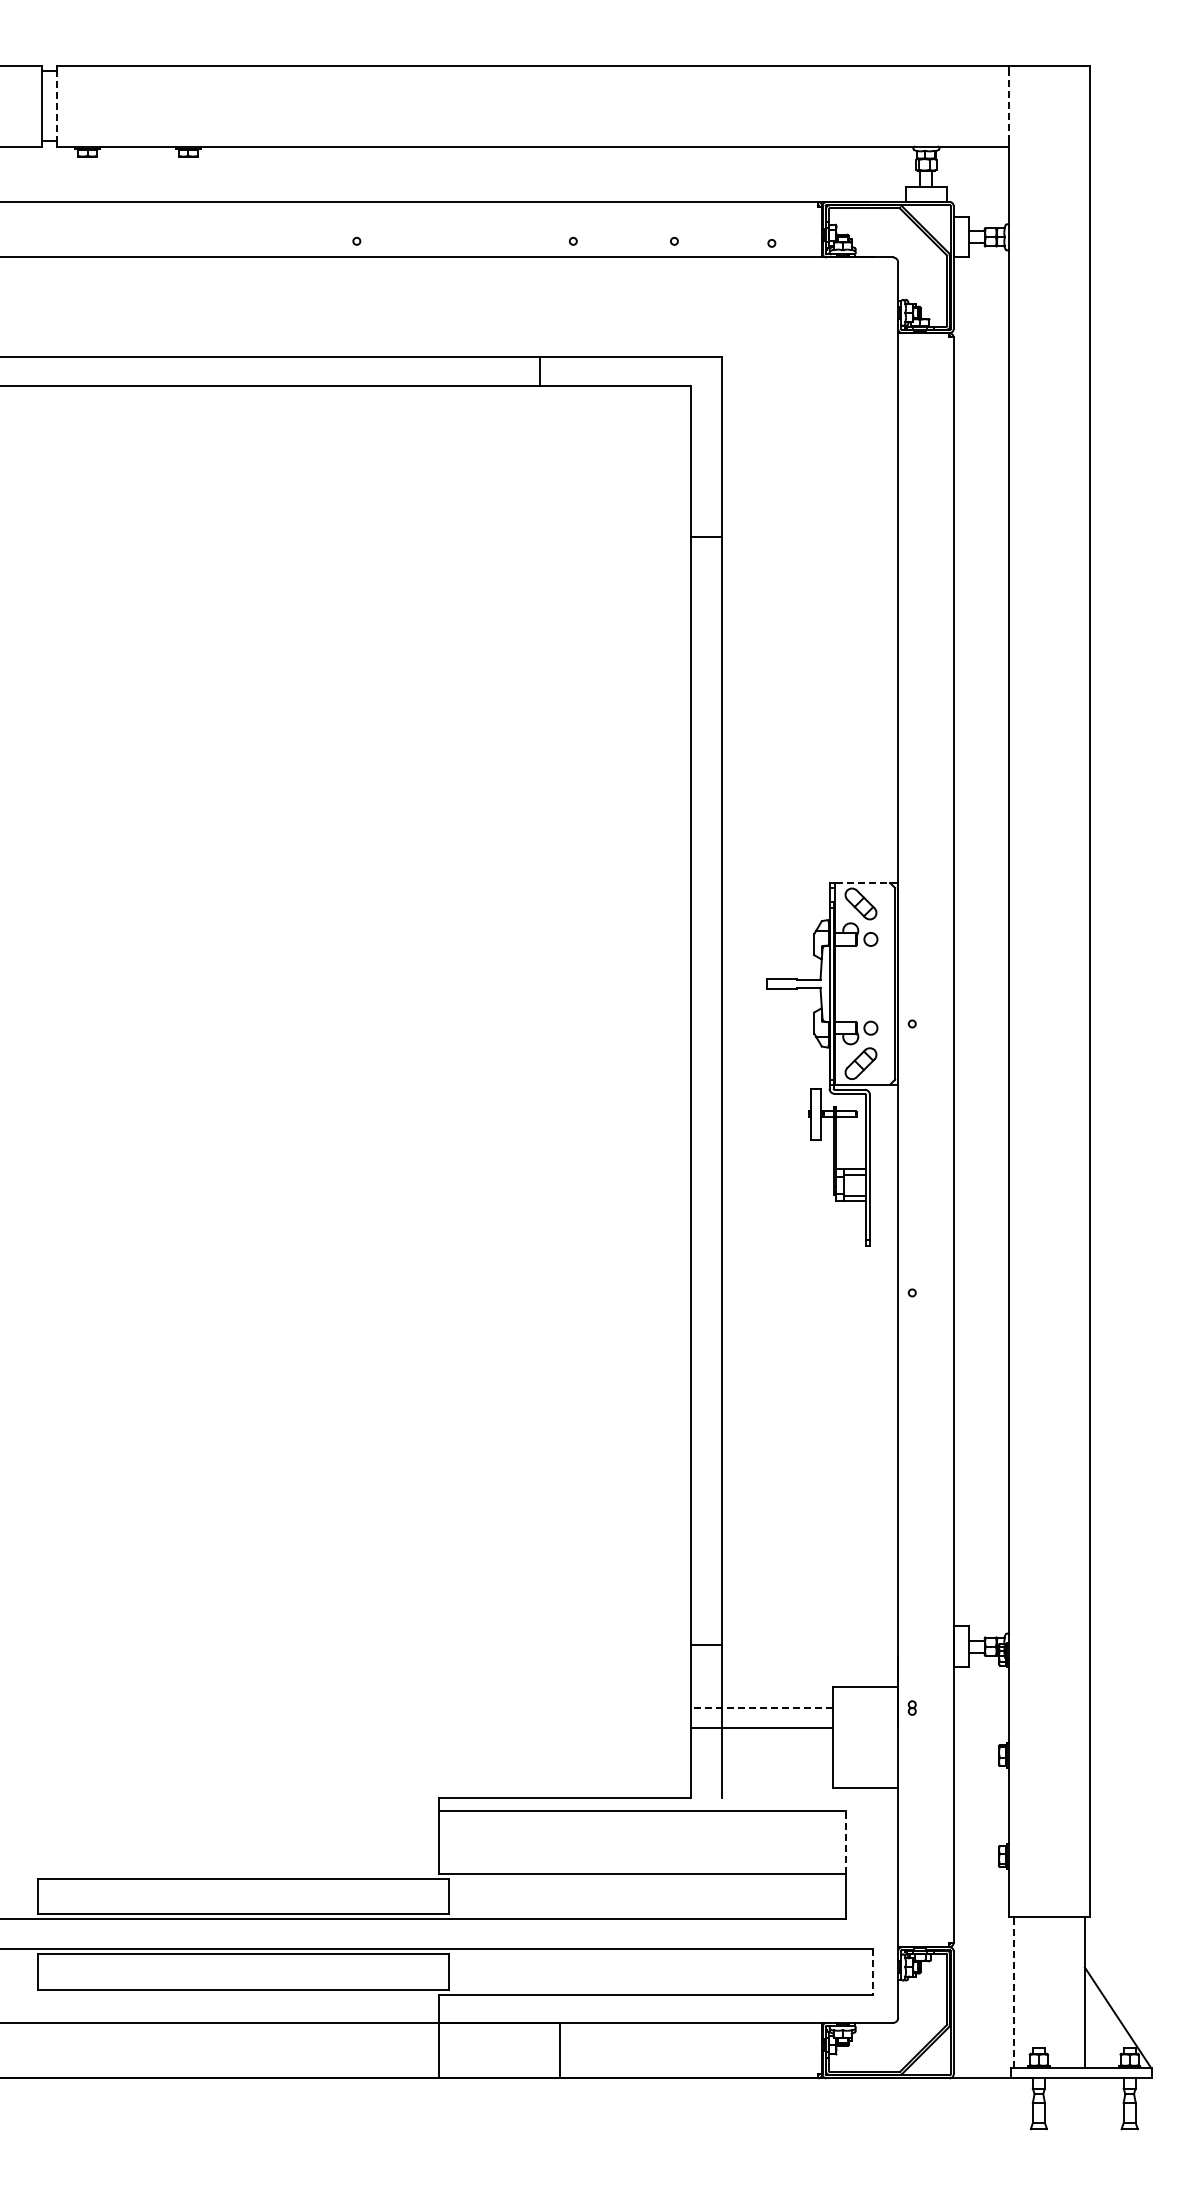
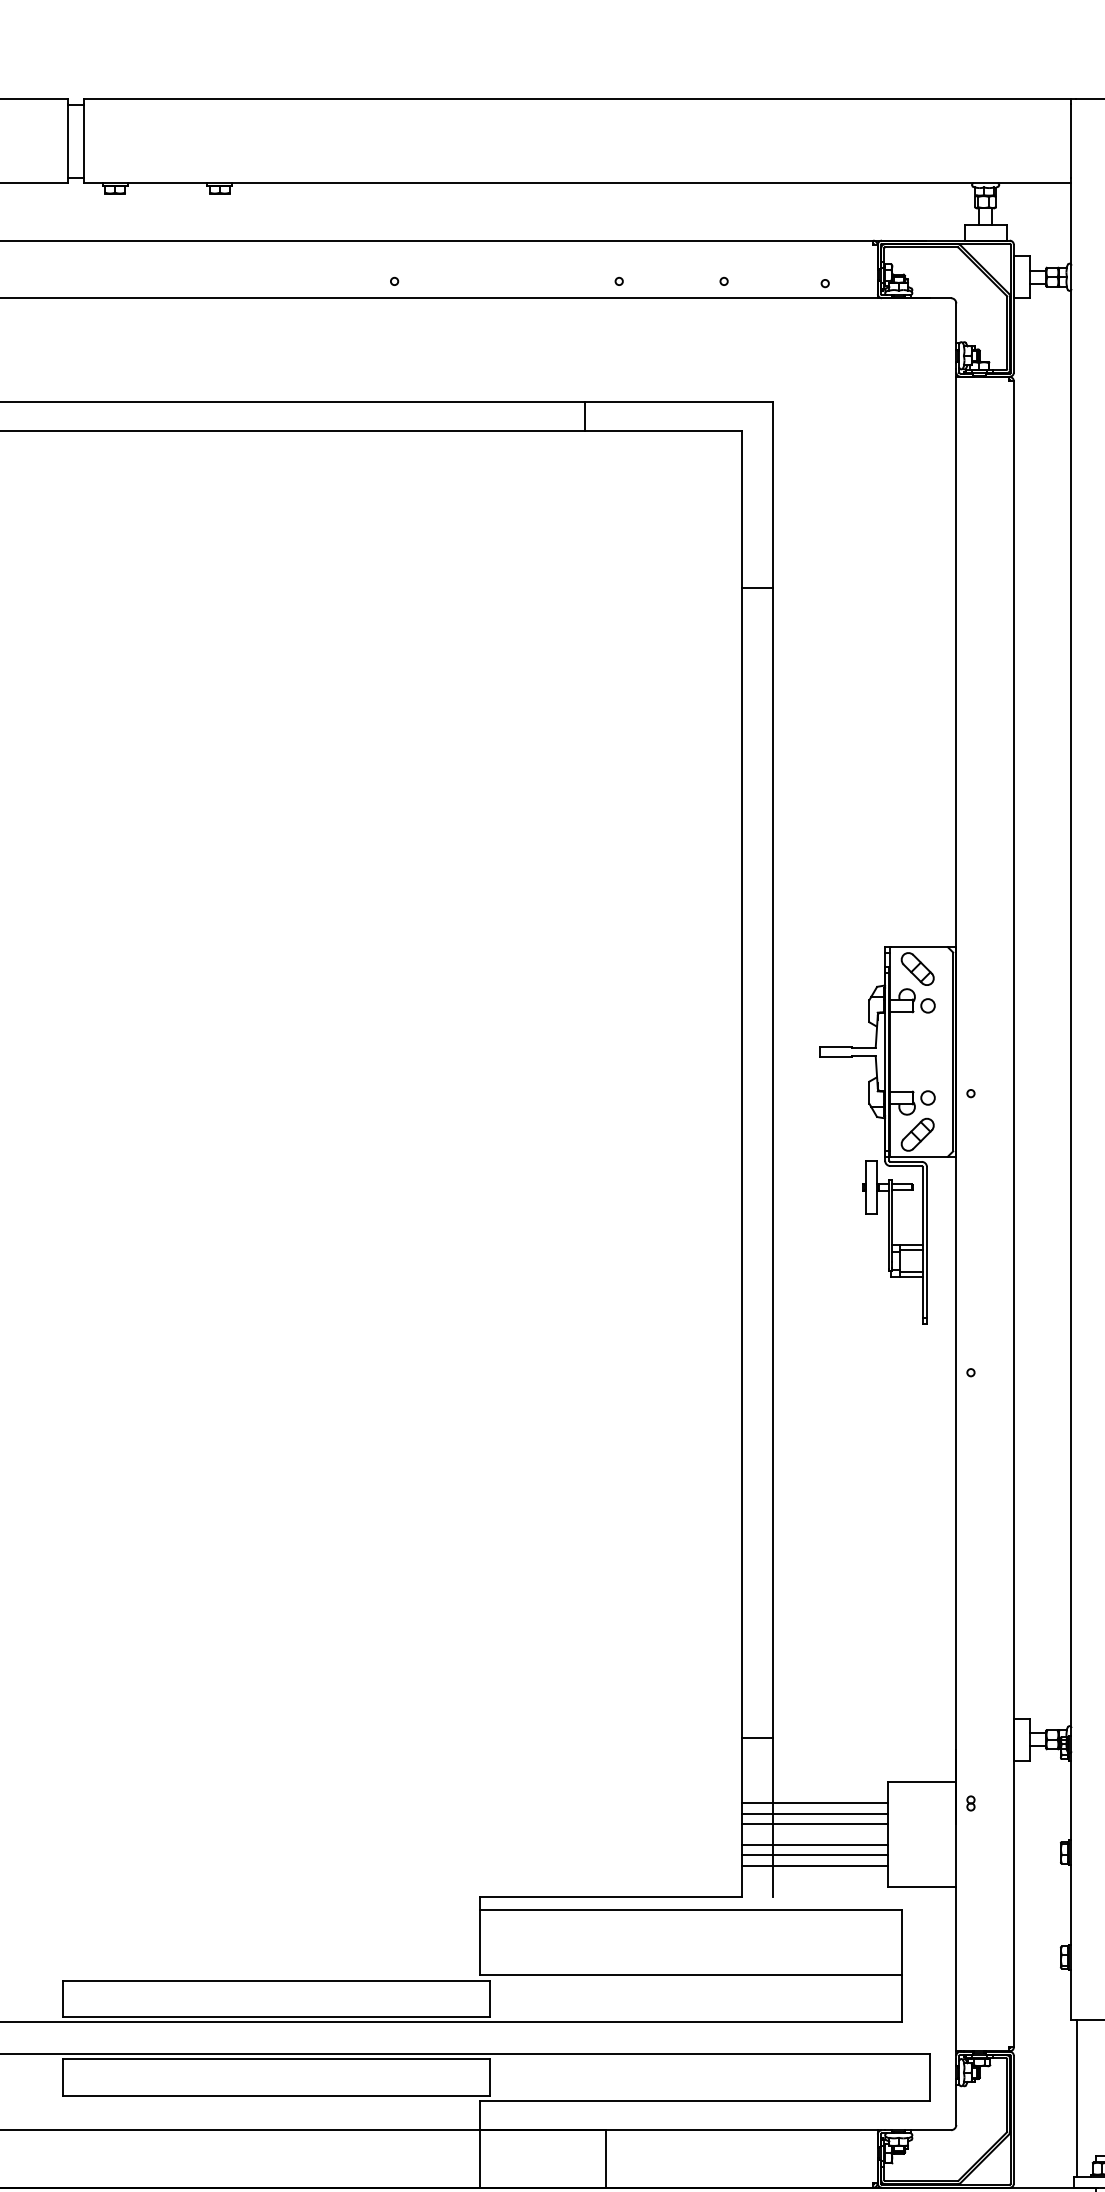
line: (57, 106) -> (83, 141), dashed -> solid
line: (1009, 106) -> (1071, 141), dashed -> solid
line: (863, 882) -> (920, 946), dashed -> solid
line: (761, 1707) -> (814, 1802), dashed -> solid
line: (761, 1717) -> (814, 1813), added
line: (761, 1748) -> (814, 1845), added
line: (761, 1758) -> (814, 1855), added
line: (761, 1768) -> (814, 1866), added
line: (845, 1841) -> (901, 1941), dashed -> solid
line: (872, 1971) -> (929, 2076), dashed -> solid
line: (1014, 1992) -> (1077, 2098), dashed -> solid

